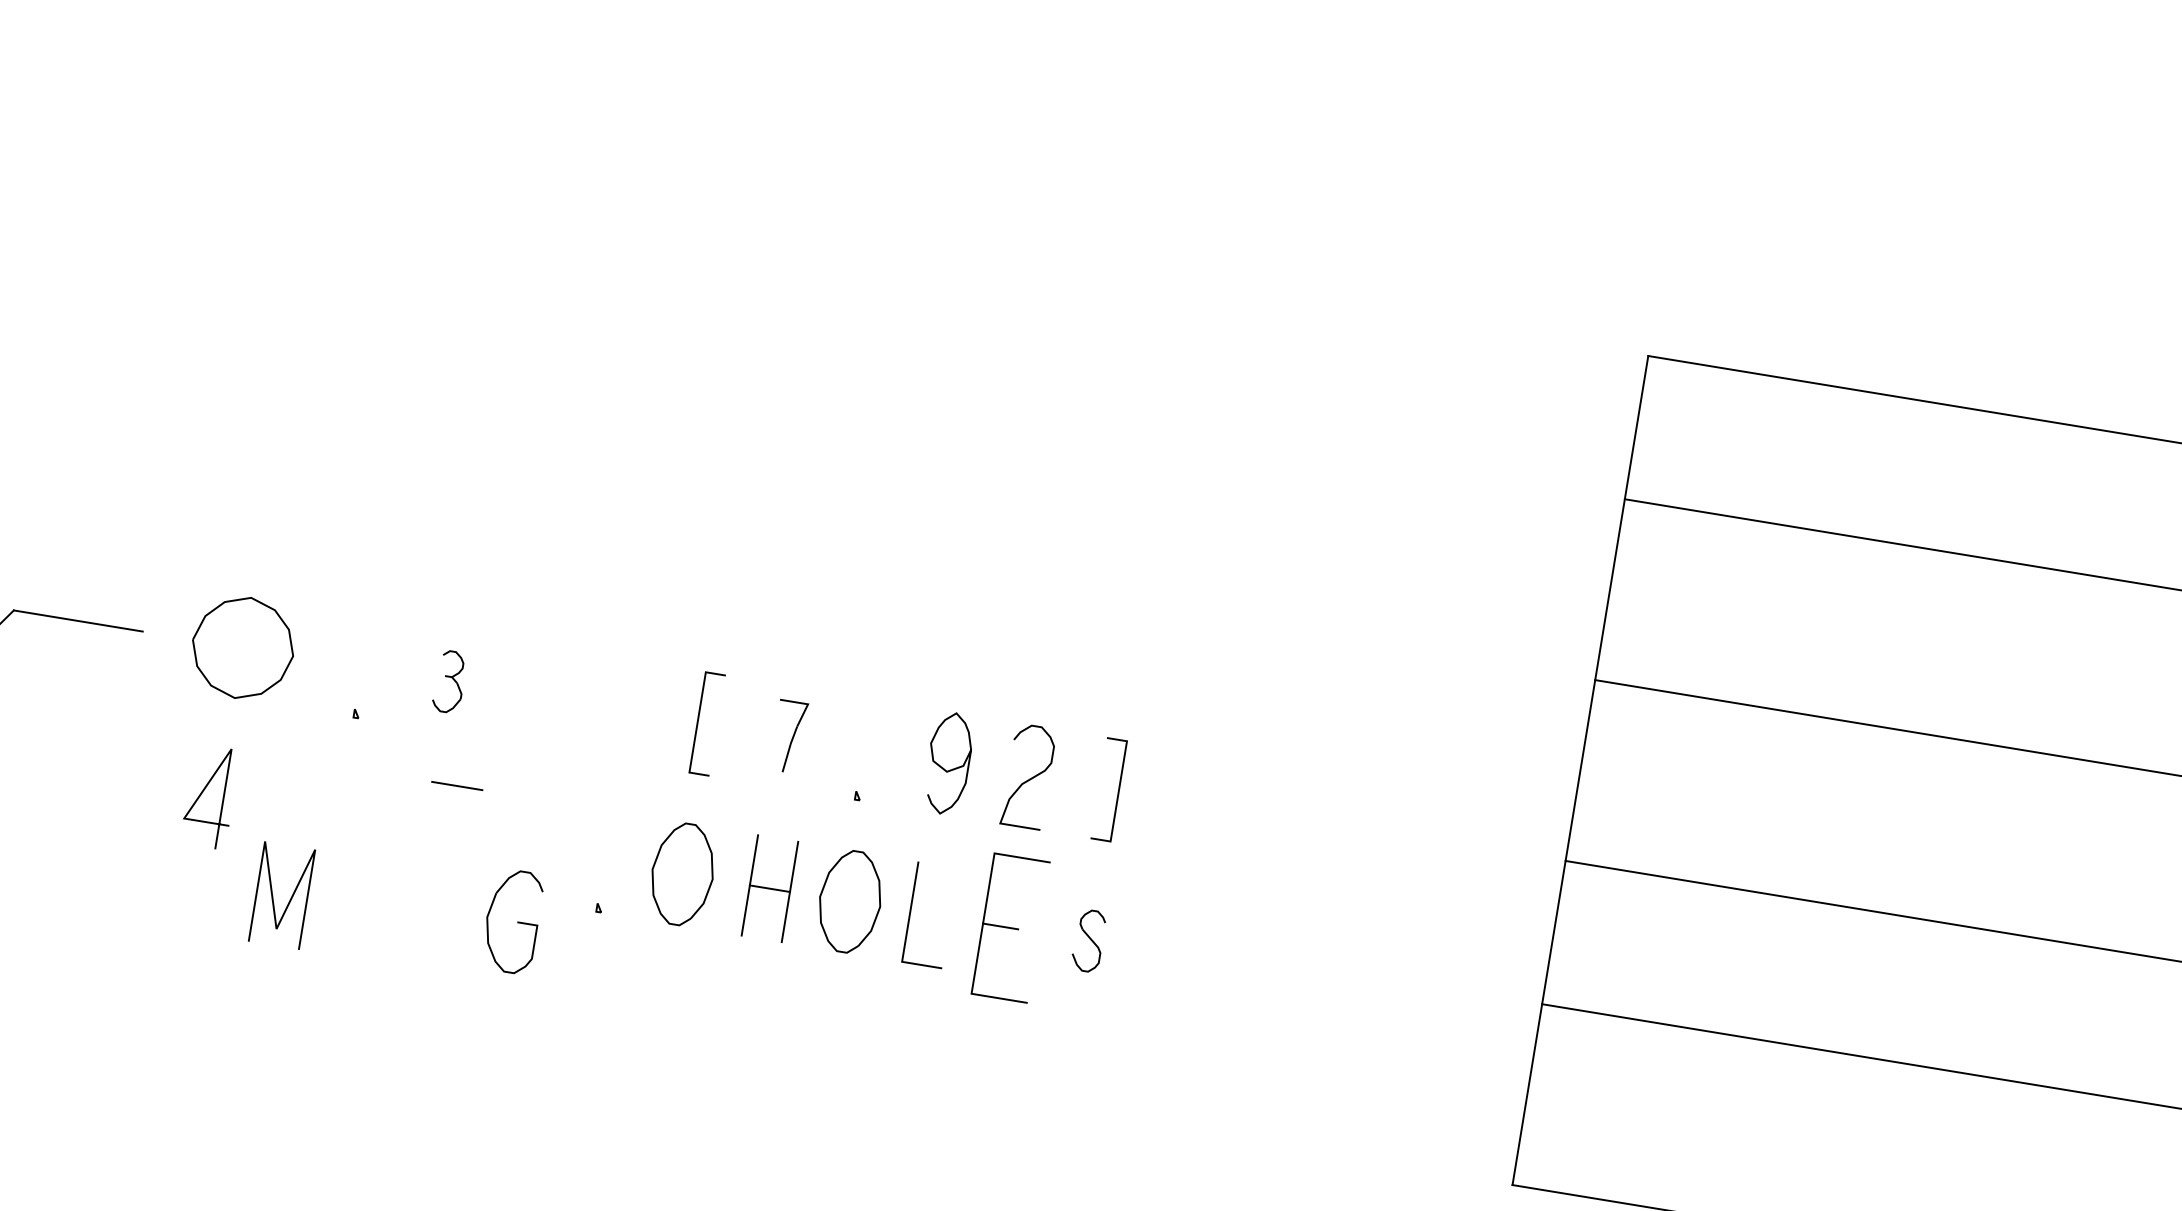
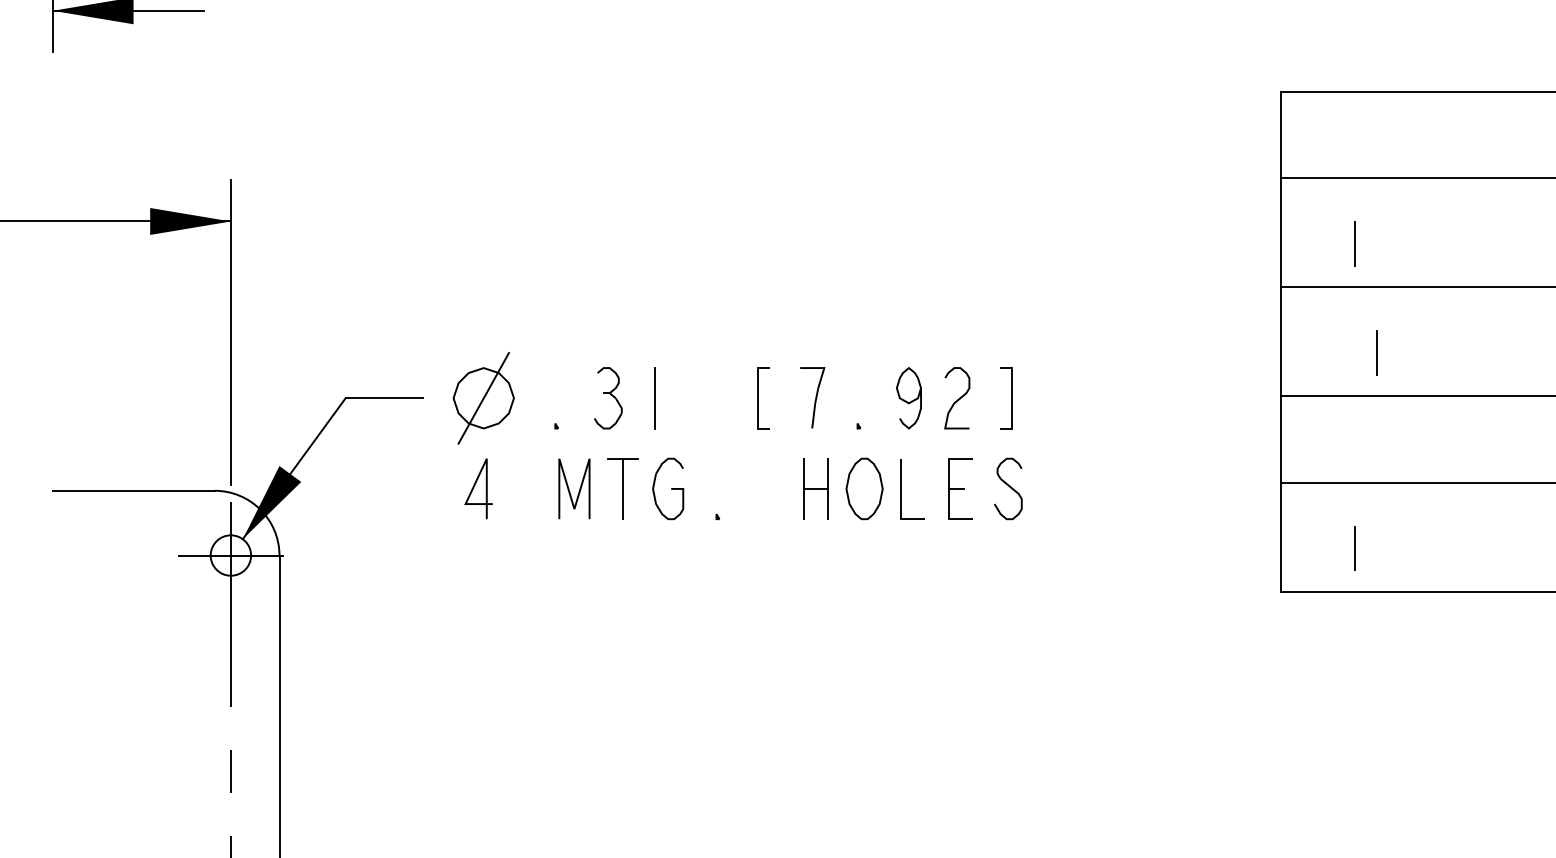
line: (1729, 627) -> (1354, 243), added
line: (242, 646) -> (483, 397), added
part: (449, 682) -> (608, 398), size x1.67
line: (527, 694) -> (655, 398), added
part: (788, 735) -> (812, 397), size x1.43
line: (1738, 814) -> (1377, 352), added
line: (448, 835) -> (622, 488), added
part: (682, 873) -> (763, 488), removed
line: (273, 893) -> (569, 488), moved
part: (513, 920) -> (668, 488), moved
part: (1009, 927) -> (960, 488), size x0.71
part: (1088, 940) -> (1008, 488), size x1.67
line: (1646, 1132) -> (1354, 547), added

